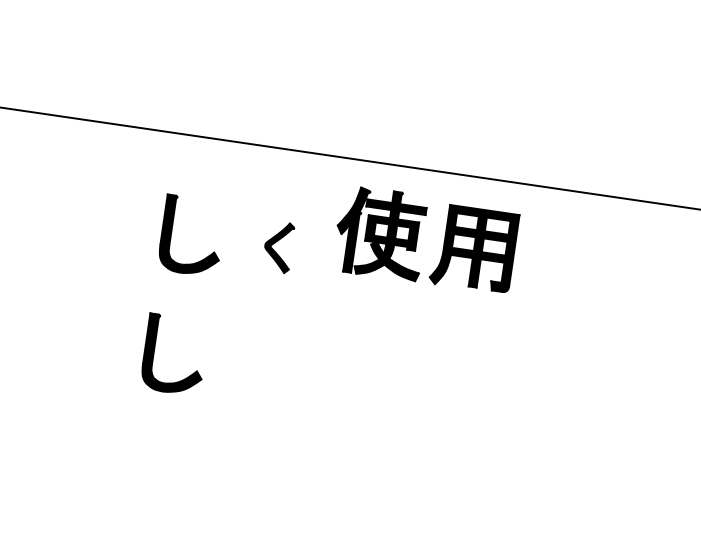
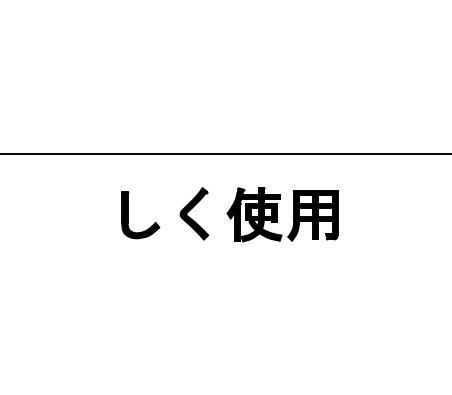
part: (425, 239) -> (282, 214), moved
part: (278, 246) -> (194, 213), size x1.67
part: (154, 352) -> (128, 289), removed

